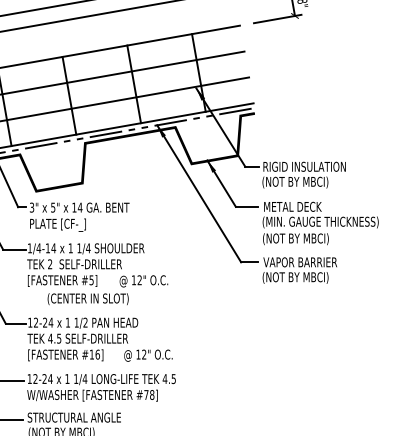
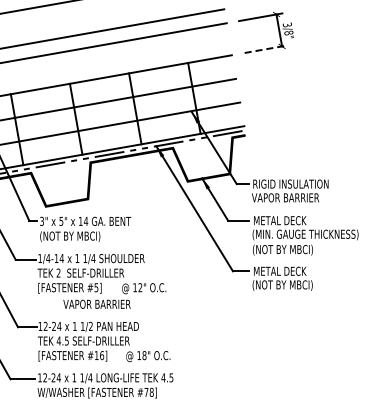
line: (277, 19) -> (266, 49), solid -> dashed
text: (298, 182) -> (285, 198), (NOT BY MBCI) -> VAPOR BARRIER
text: (63, 225) -> (70, 237), PLATE [CF-_] -> (NOT BY MBCI)
text: (299, 261) -> (286, 270), VAPOR BARRIER -> METAL DECK
text: (88, 298) -> (93, 304), (CENTER IN SLOT) -> VAPOR BARRIER
text: (144, 354) -> (144, 355), 12" -> 18"

